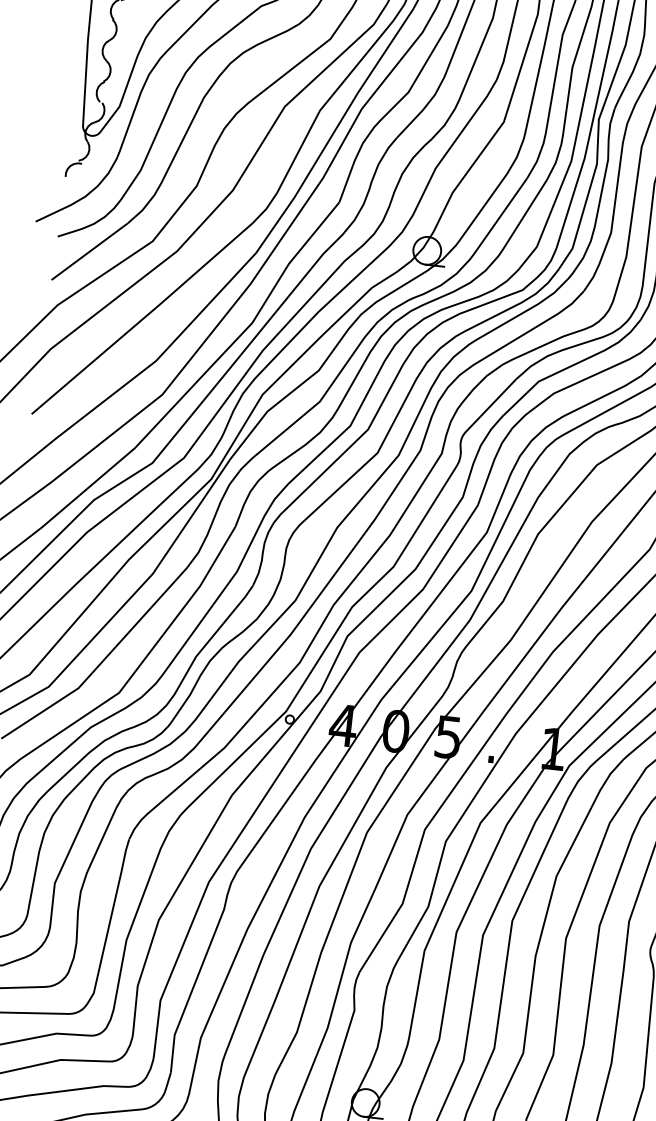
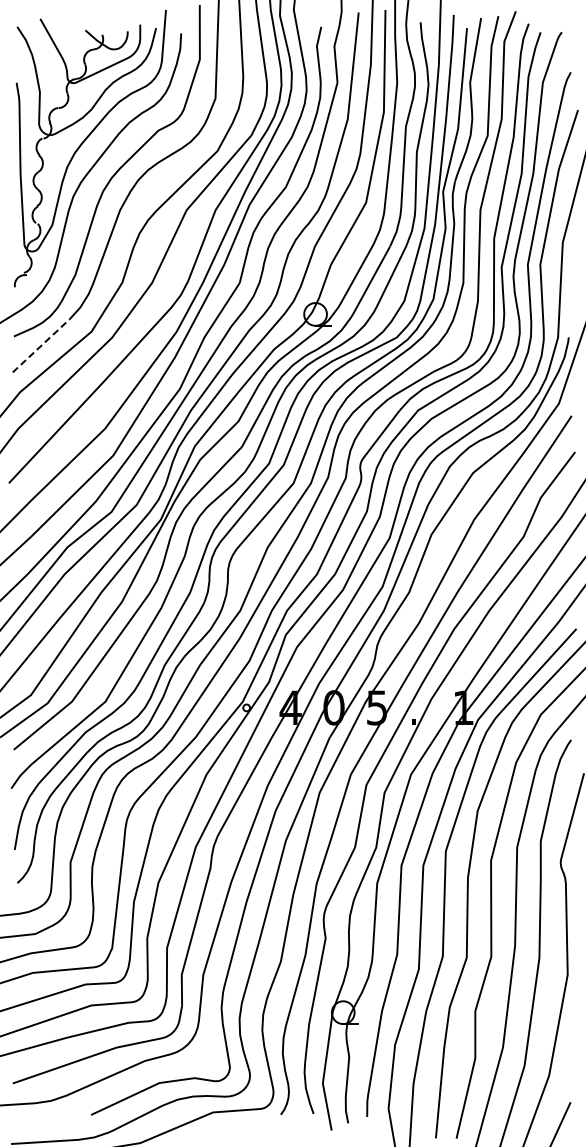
line: (90, 251) -> (41, 345), solid -> dashed

